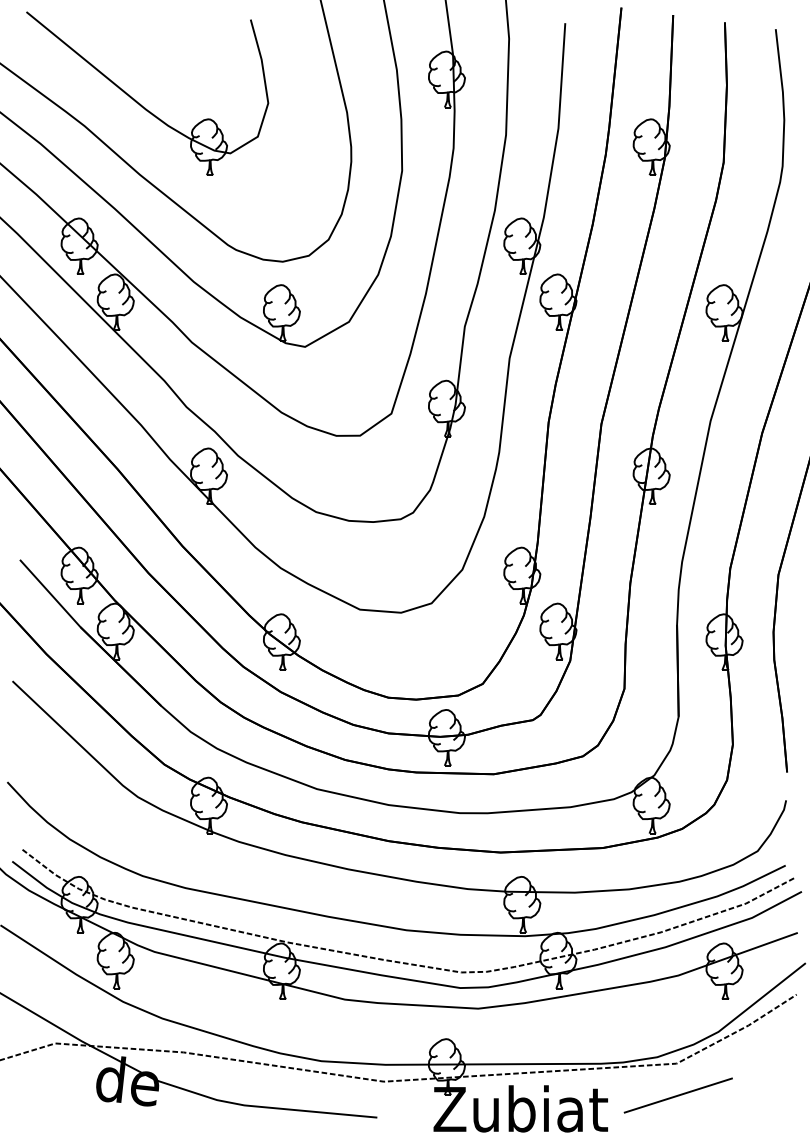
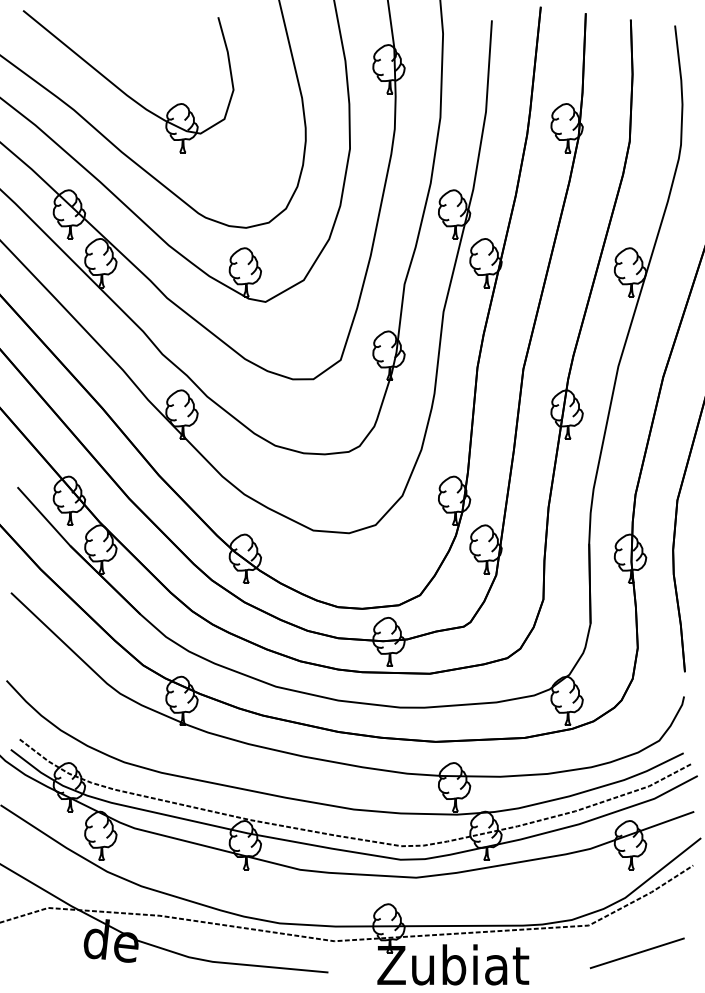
line: (677, 1095) -> (636, 953), moved

